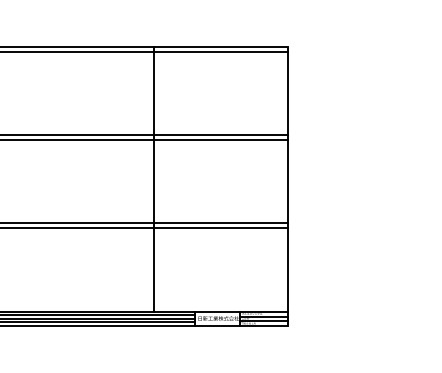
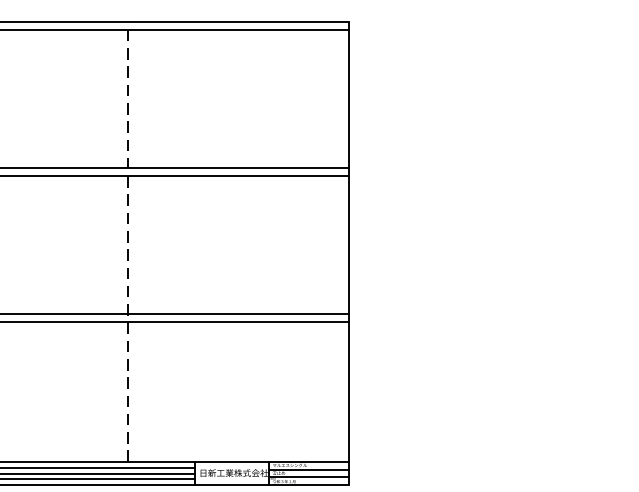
line: (154, 179) -> (127, 241), solid -> dashed

